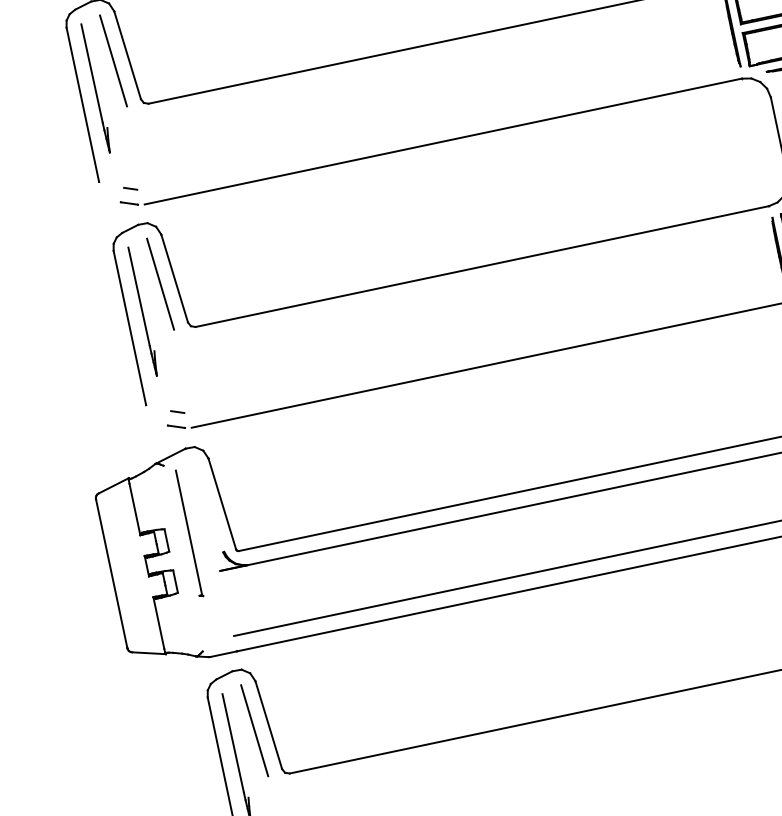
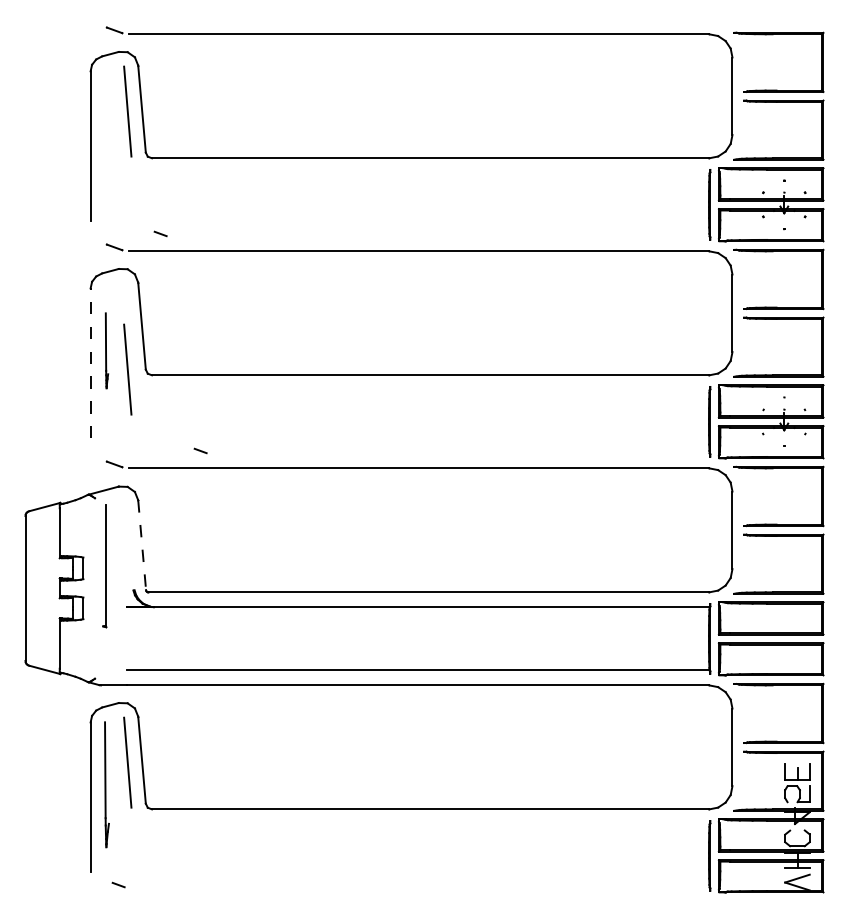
part: (96, 88) -> (106, 133), removed
line: (130, 188) -> (160, 233), moved
line: (160, 284) -> (127, 369), moved
part: (143, 311) -> (106, 350), size x0.6
line: (129, 328) -> (90, 363), solid -> dashed
line: (177, 411) -> (200, 450), moved
line: (222, 504) -> (142, 545), solid -> dashed

